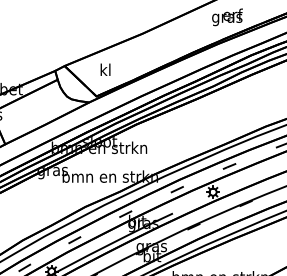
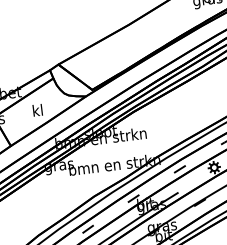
text: (105, 69) -> (37, 110), moved

